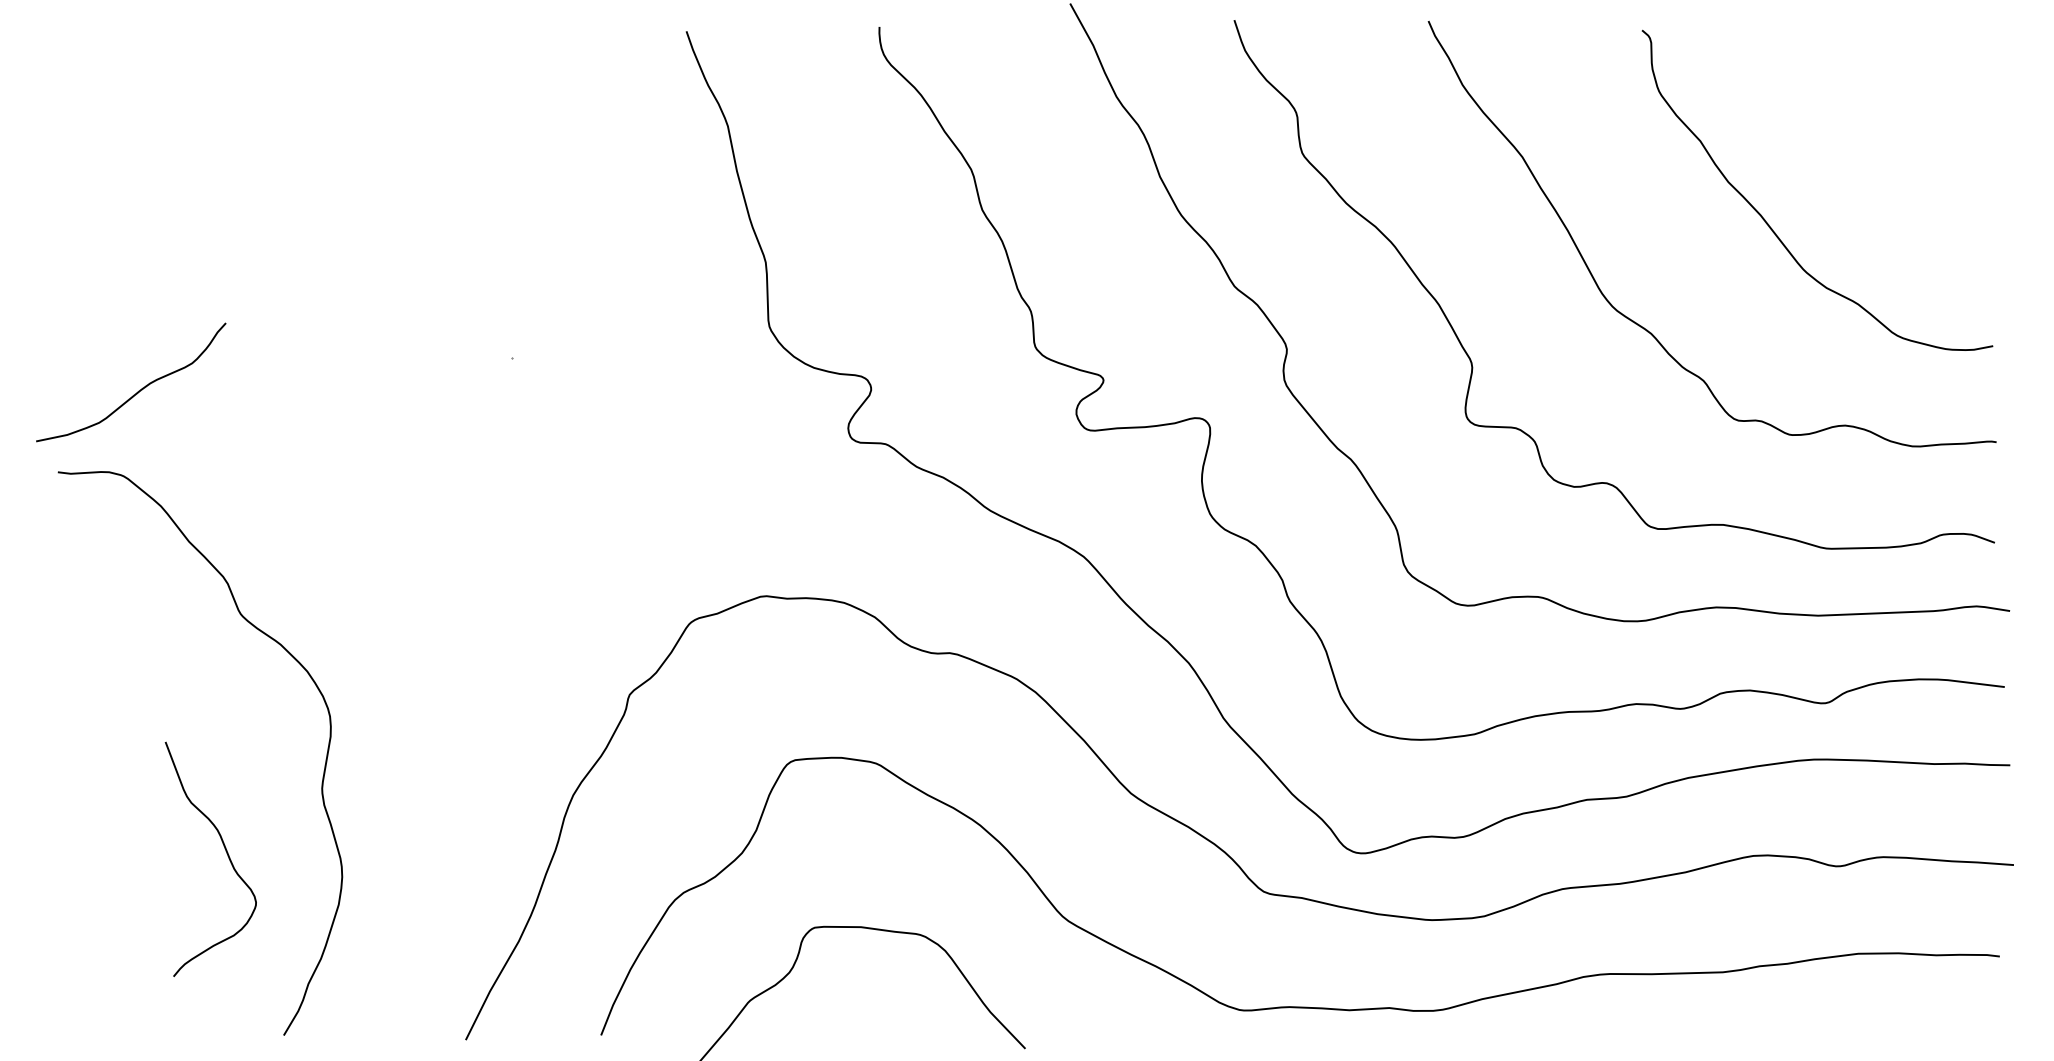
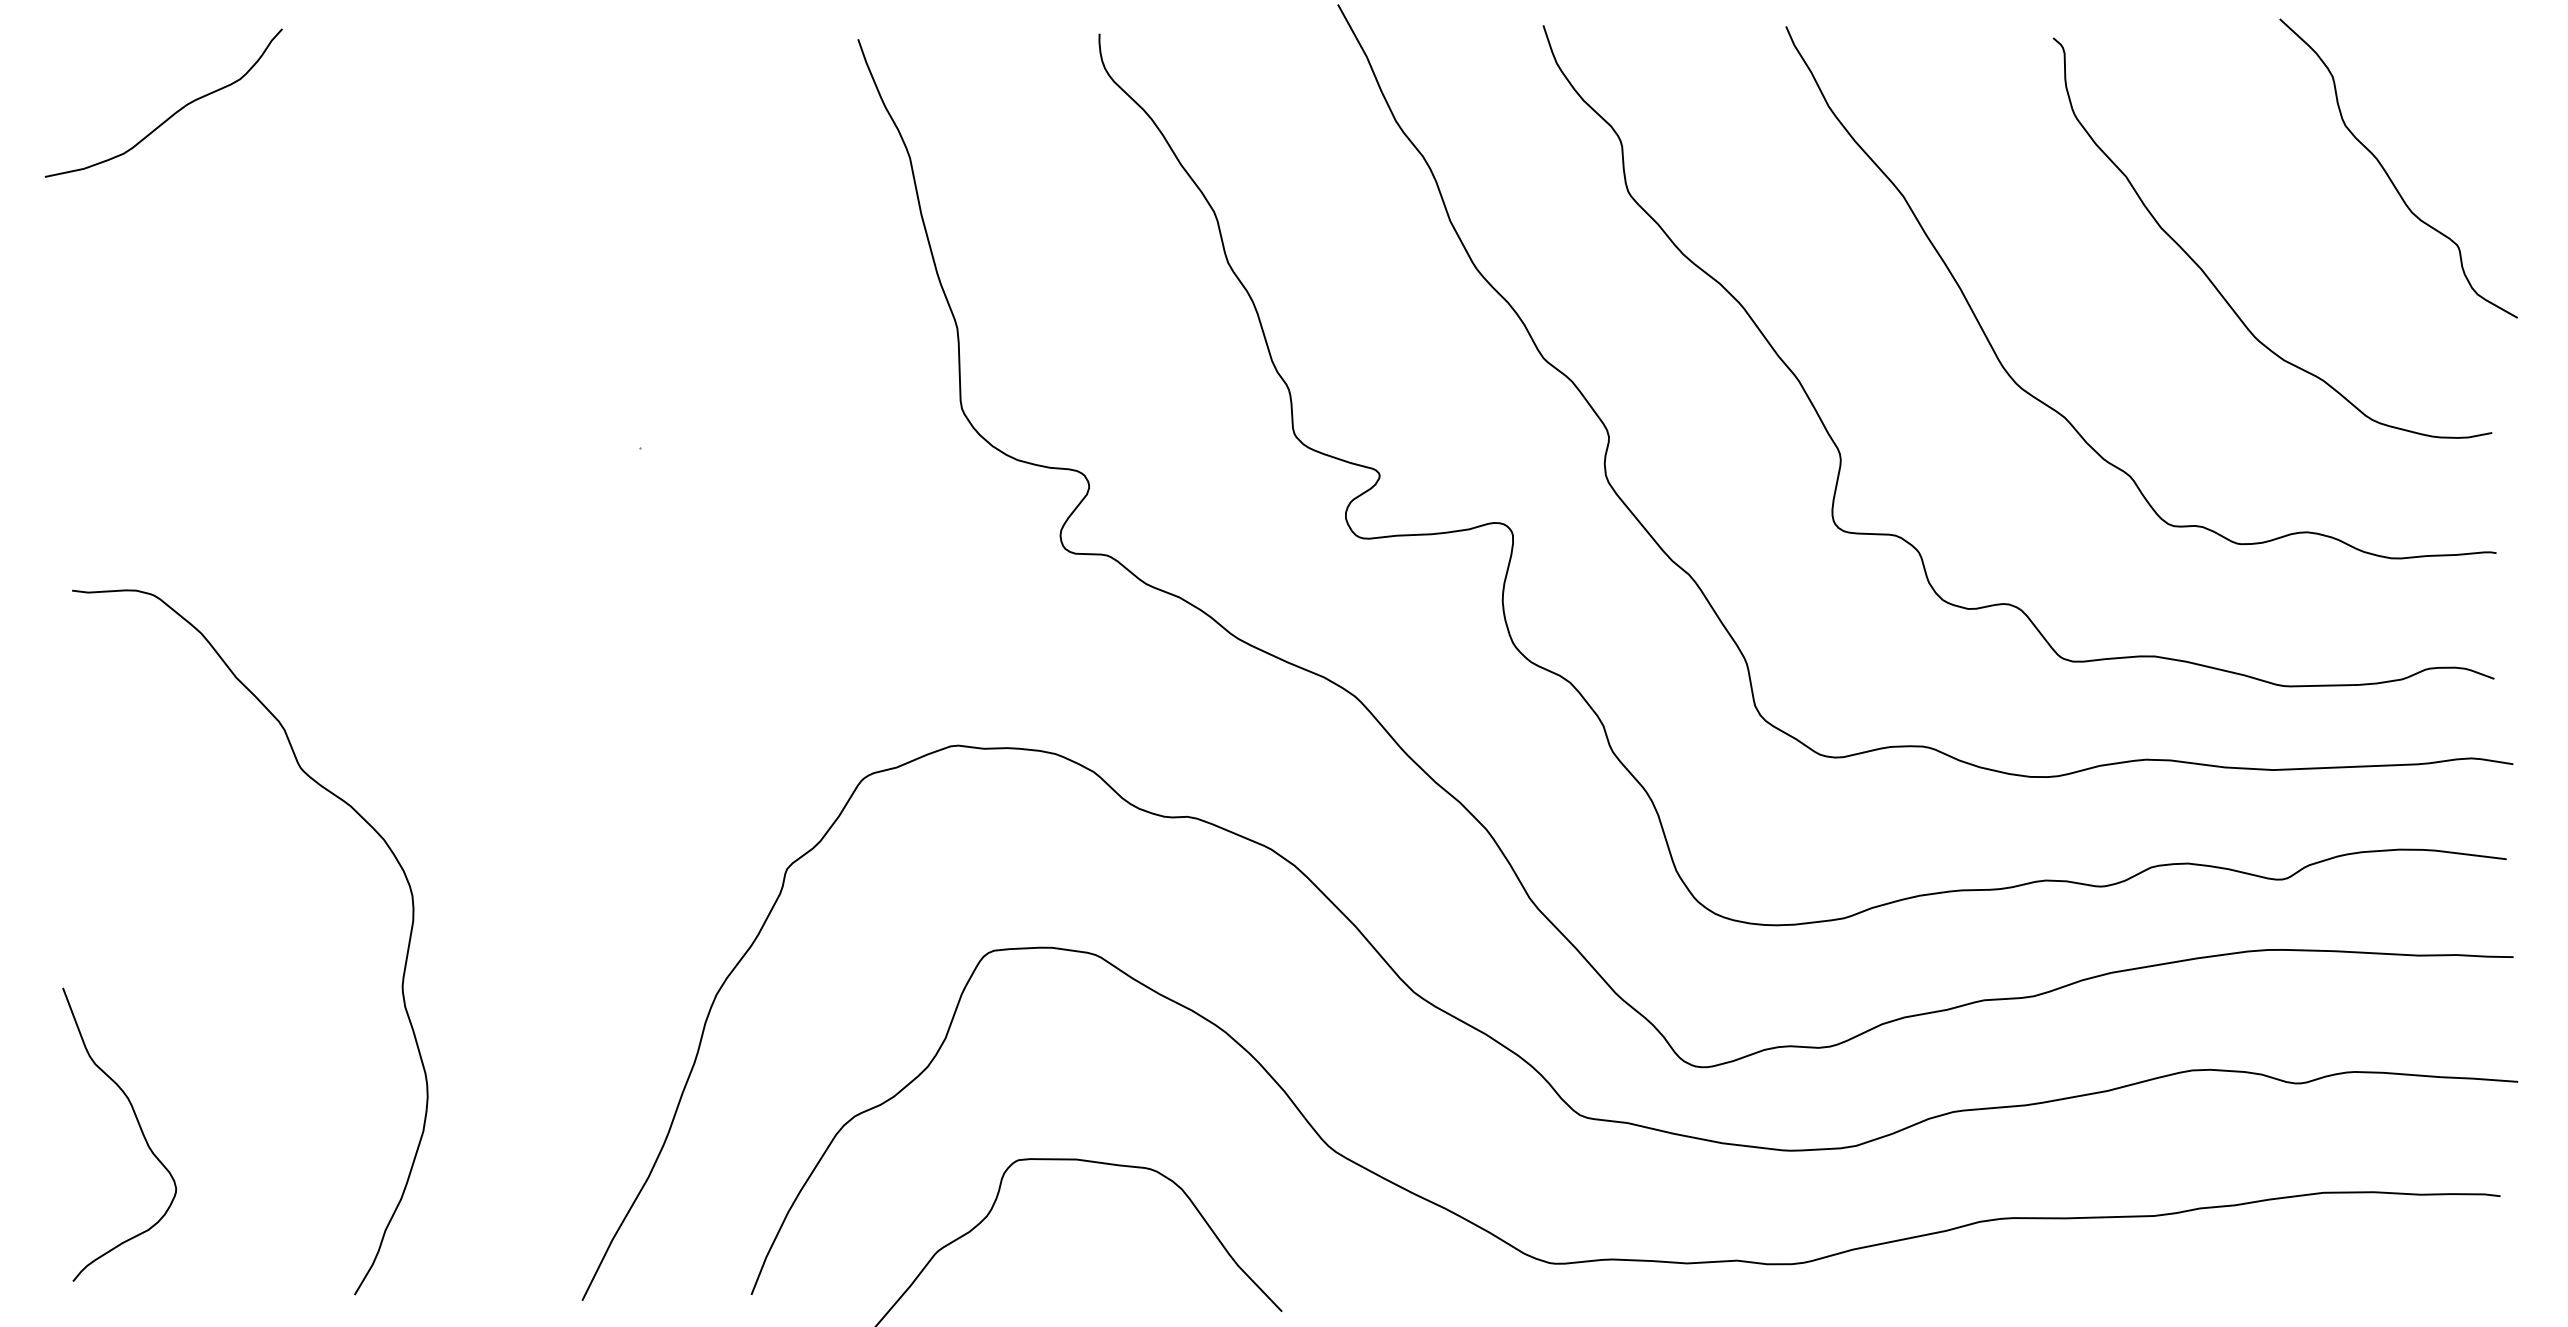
curve: (1910, 139) -> (2388, 174), added
curve: (138, 390) -> (172, 113), moved
curve: (225, 851) -> (137, 1124), moved

